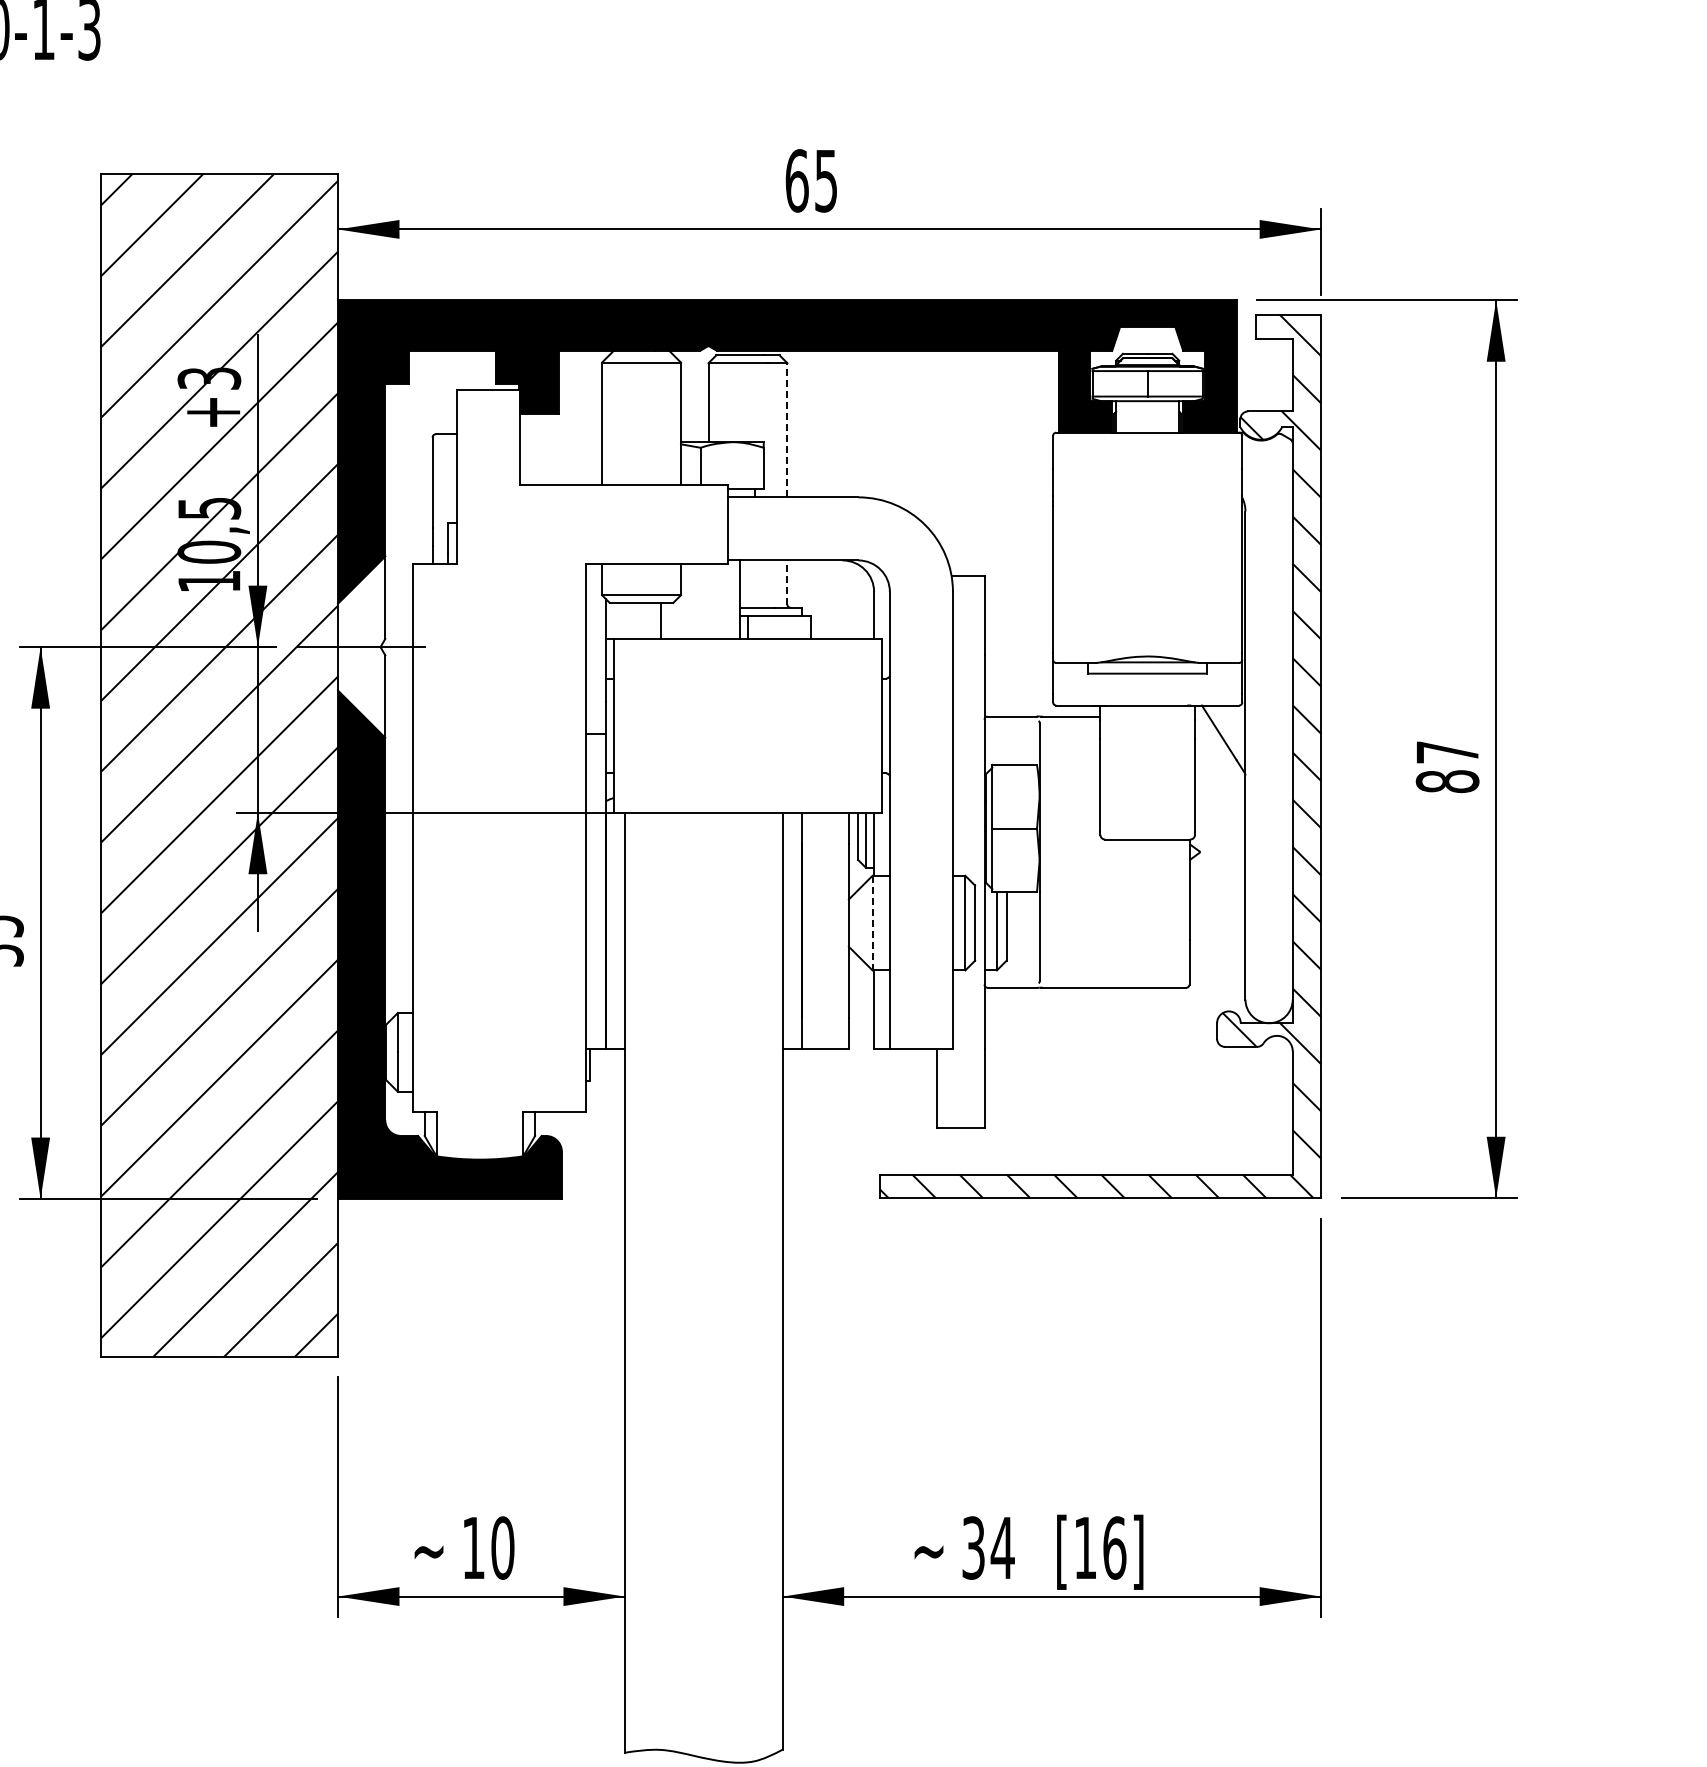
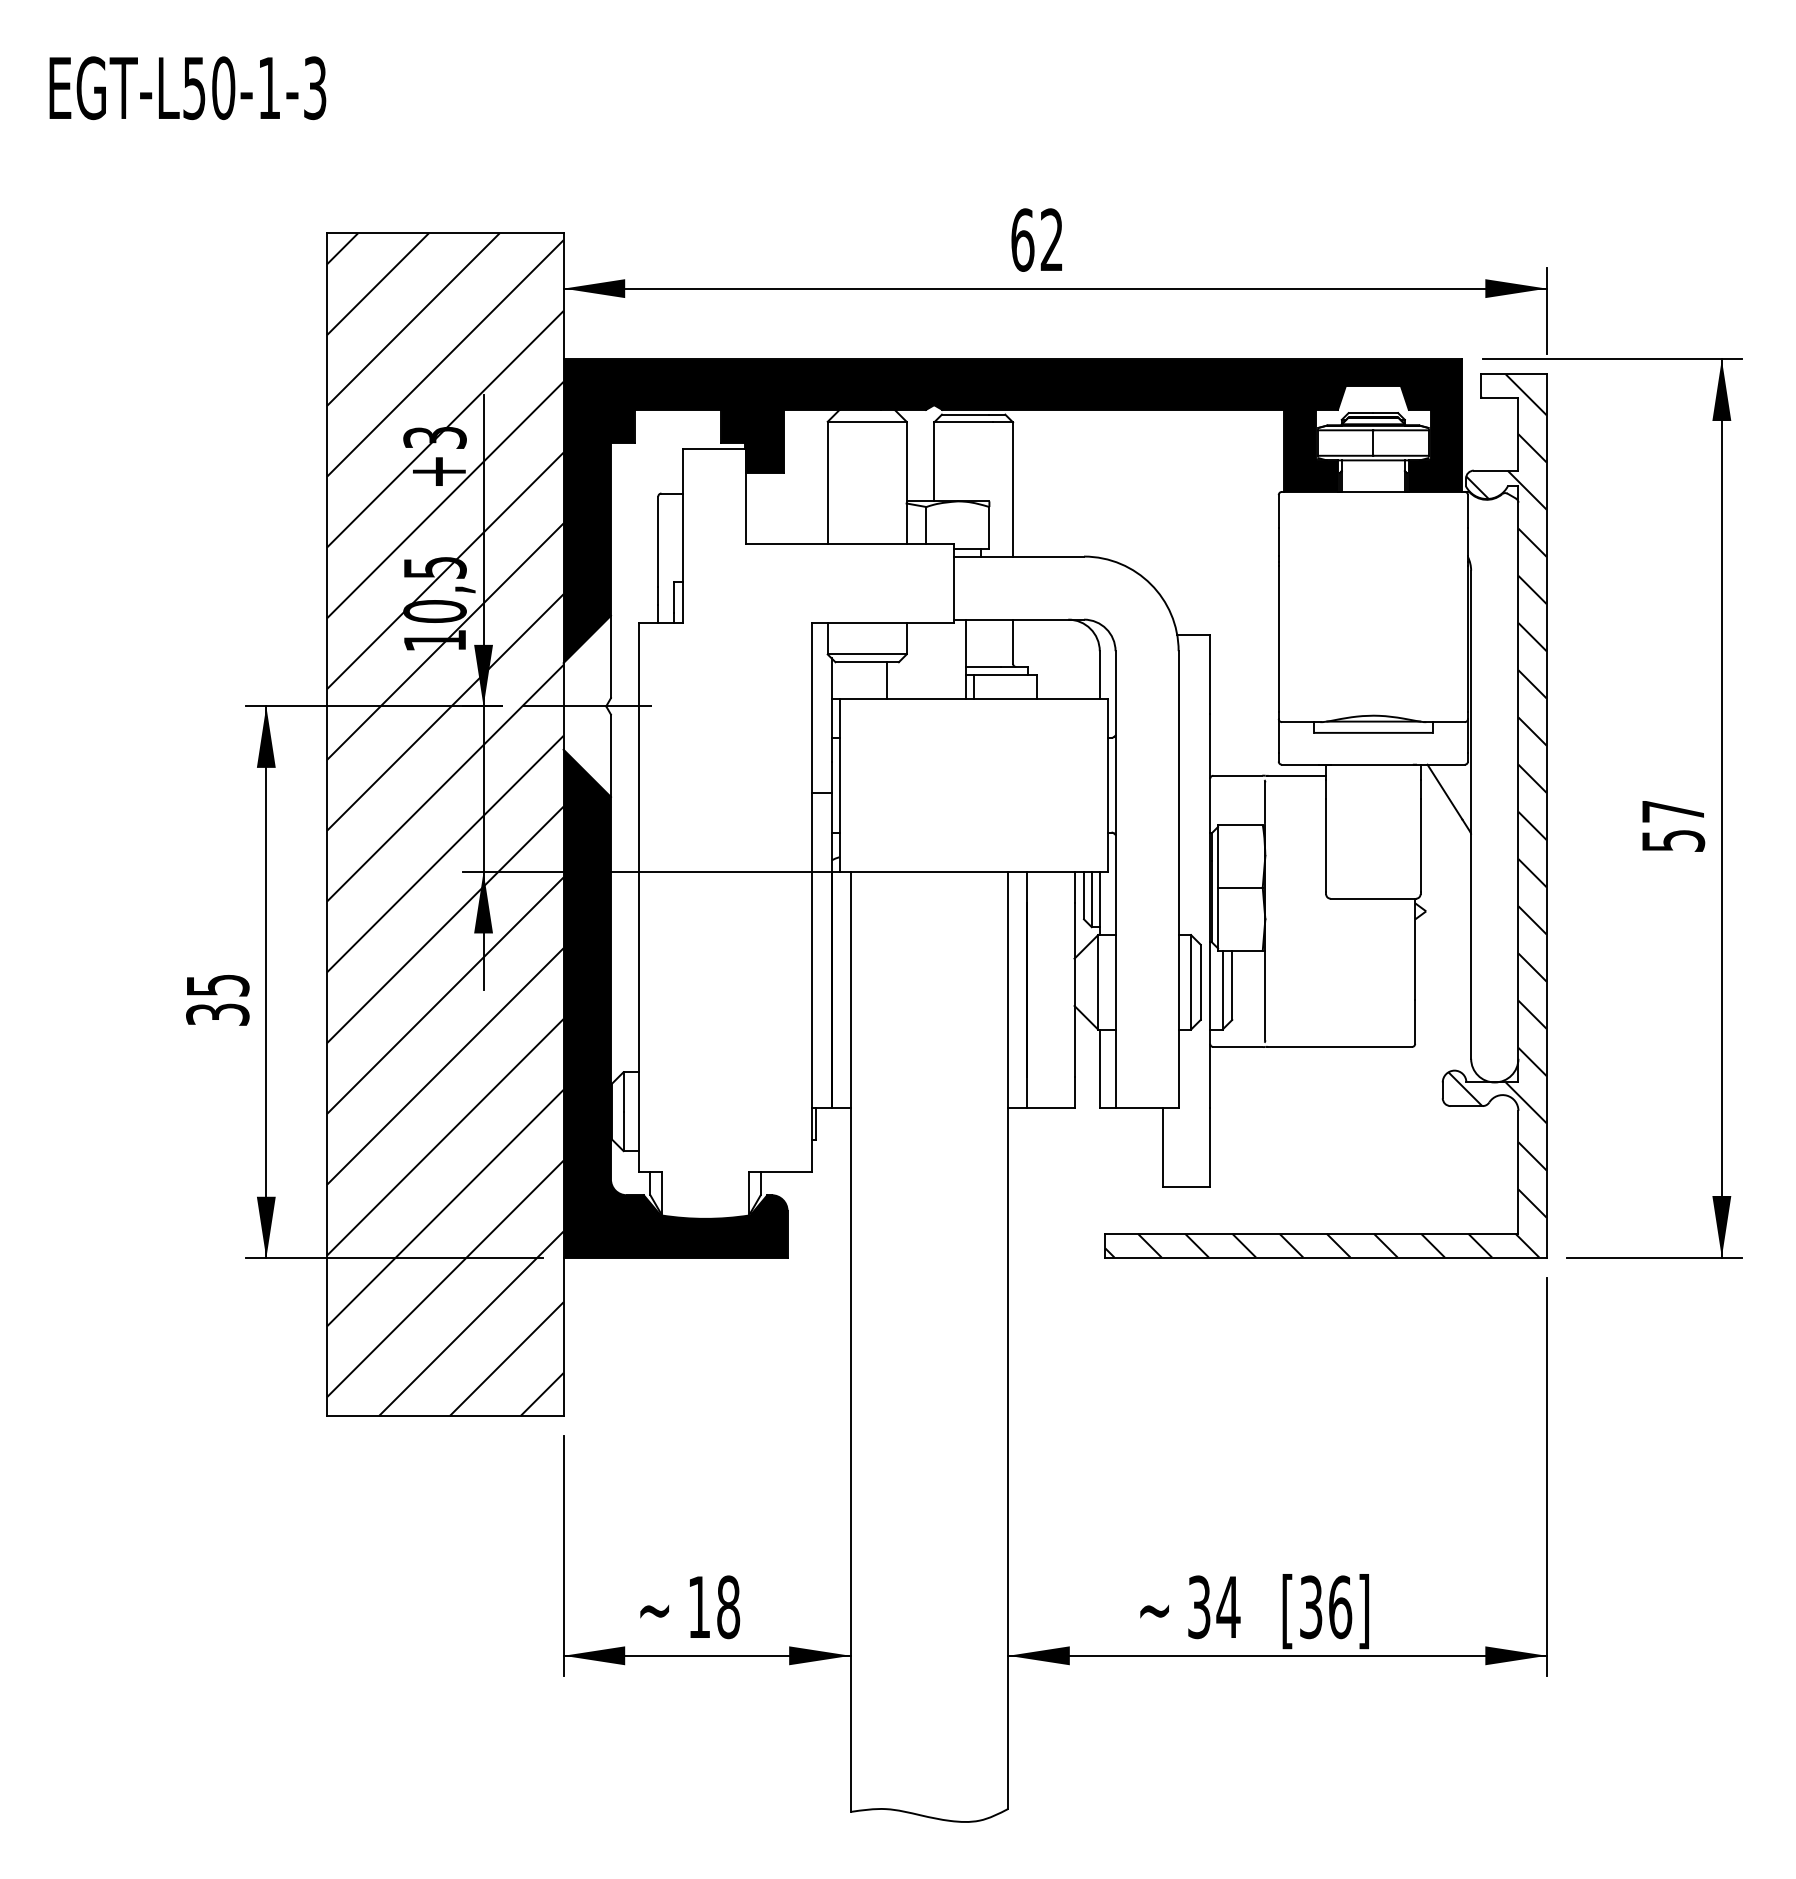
text: (825, 180) -> (1051, 239), 65 -> 62
line: (787, 430) -> (1013, 489), dashed -> solid
line: (787, 582) -> (1013, 641), dashed -> solid
text: (1447, 781) -> (1673, 840), 87 -> 57
line: (872, 923) -> (1098, 982), dashed -> solid
text: (502, 1547) -> (728, 1606), 10 -> 18
text: (1085, 1548) -> (1311, 1607), [16] -> [36]

